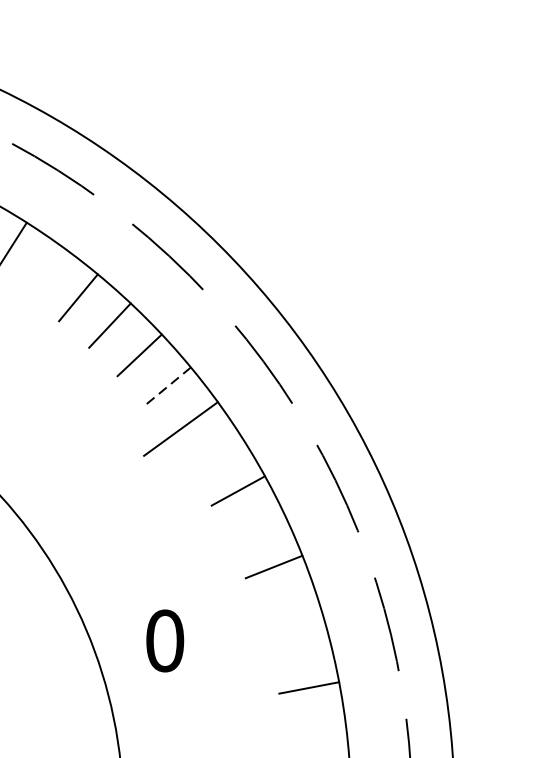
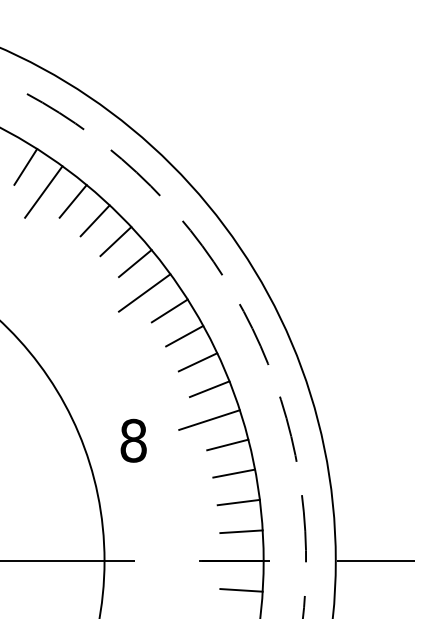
line: (35, 283) -> (43, 191), added
line: (166, 386) -> (134, 263), dashed -> solid
line: (216, 454) -> (169, 310), added
line: (256, 528) -> (197, 362), added
line: (273, 610) -> (209, 419), added
text: (164, 640) -> (133, 440), 0 -> 8
line: (299, 646) -> (227, 444), added
line: (315, 729) -> (238, 502), added

